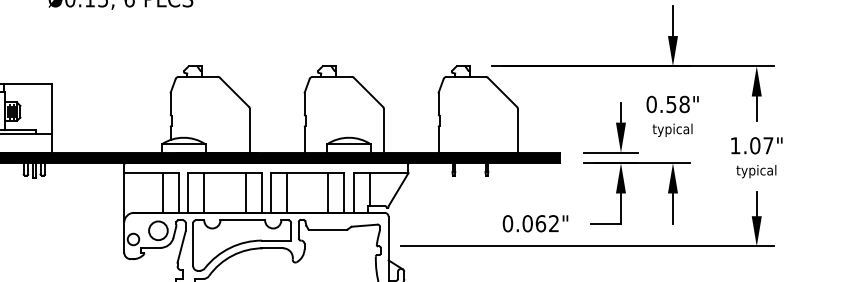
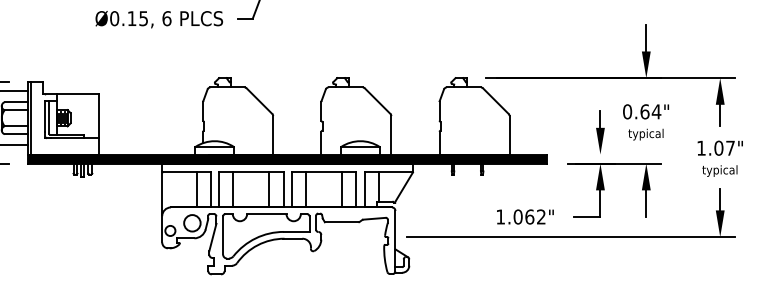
text: (677, 104) -> (650, 111), 0.58" -> 0.64"
line: (610, 152) -> (591, 154), removed
text: (507, 223) -> (500, 216), 0.062" -> 1.062"

